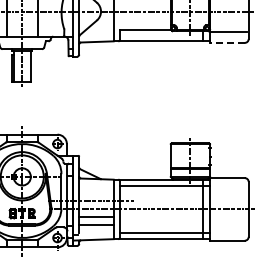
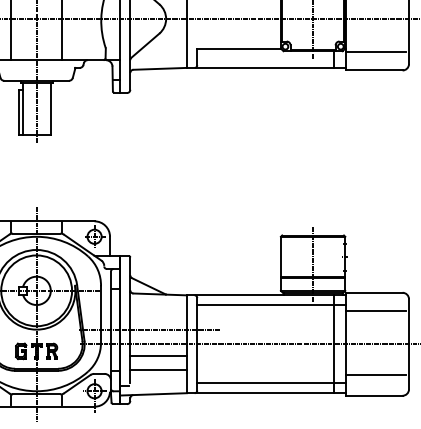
line: (227, 42) -> (374, 69), dashed -> solid
line: (228, 189) -> (375, 311), added
line: (228, 228) -> (375, 375), added

